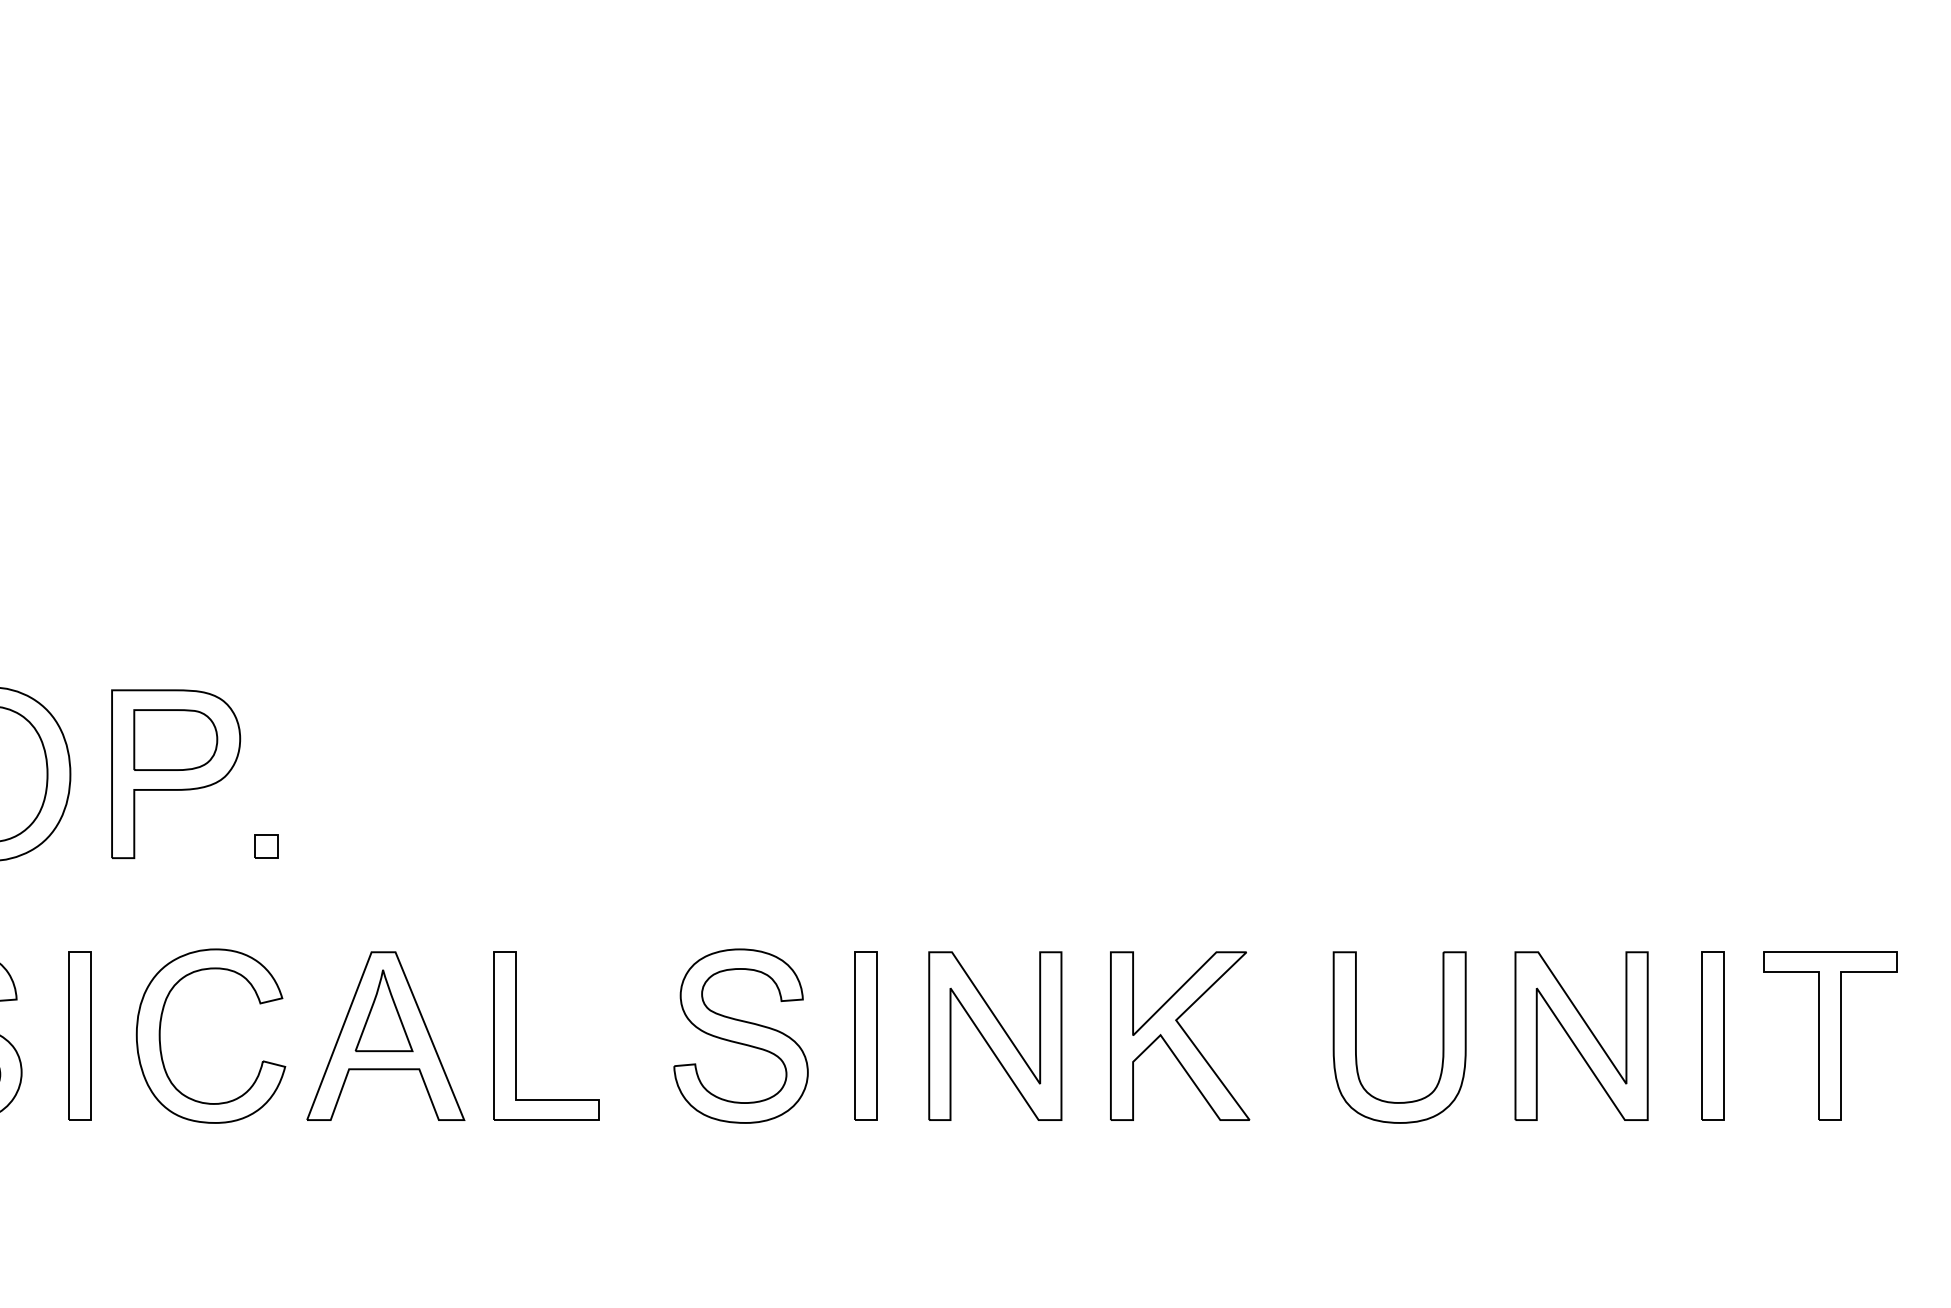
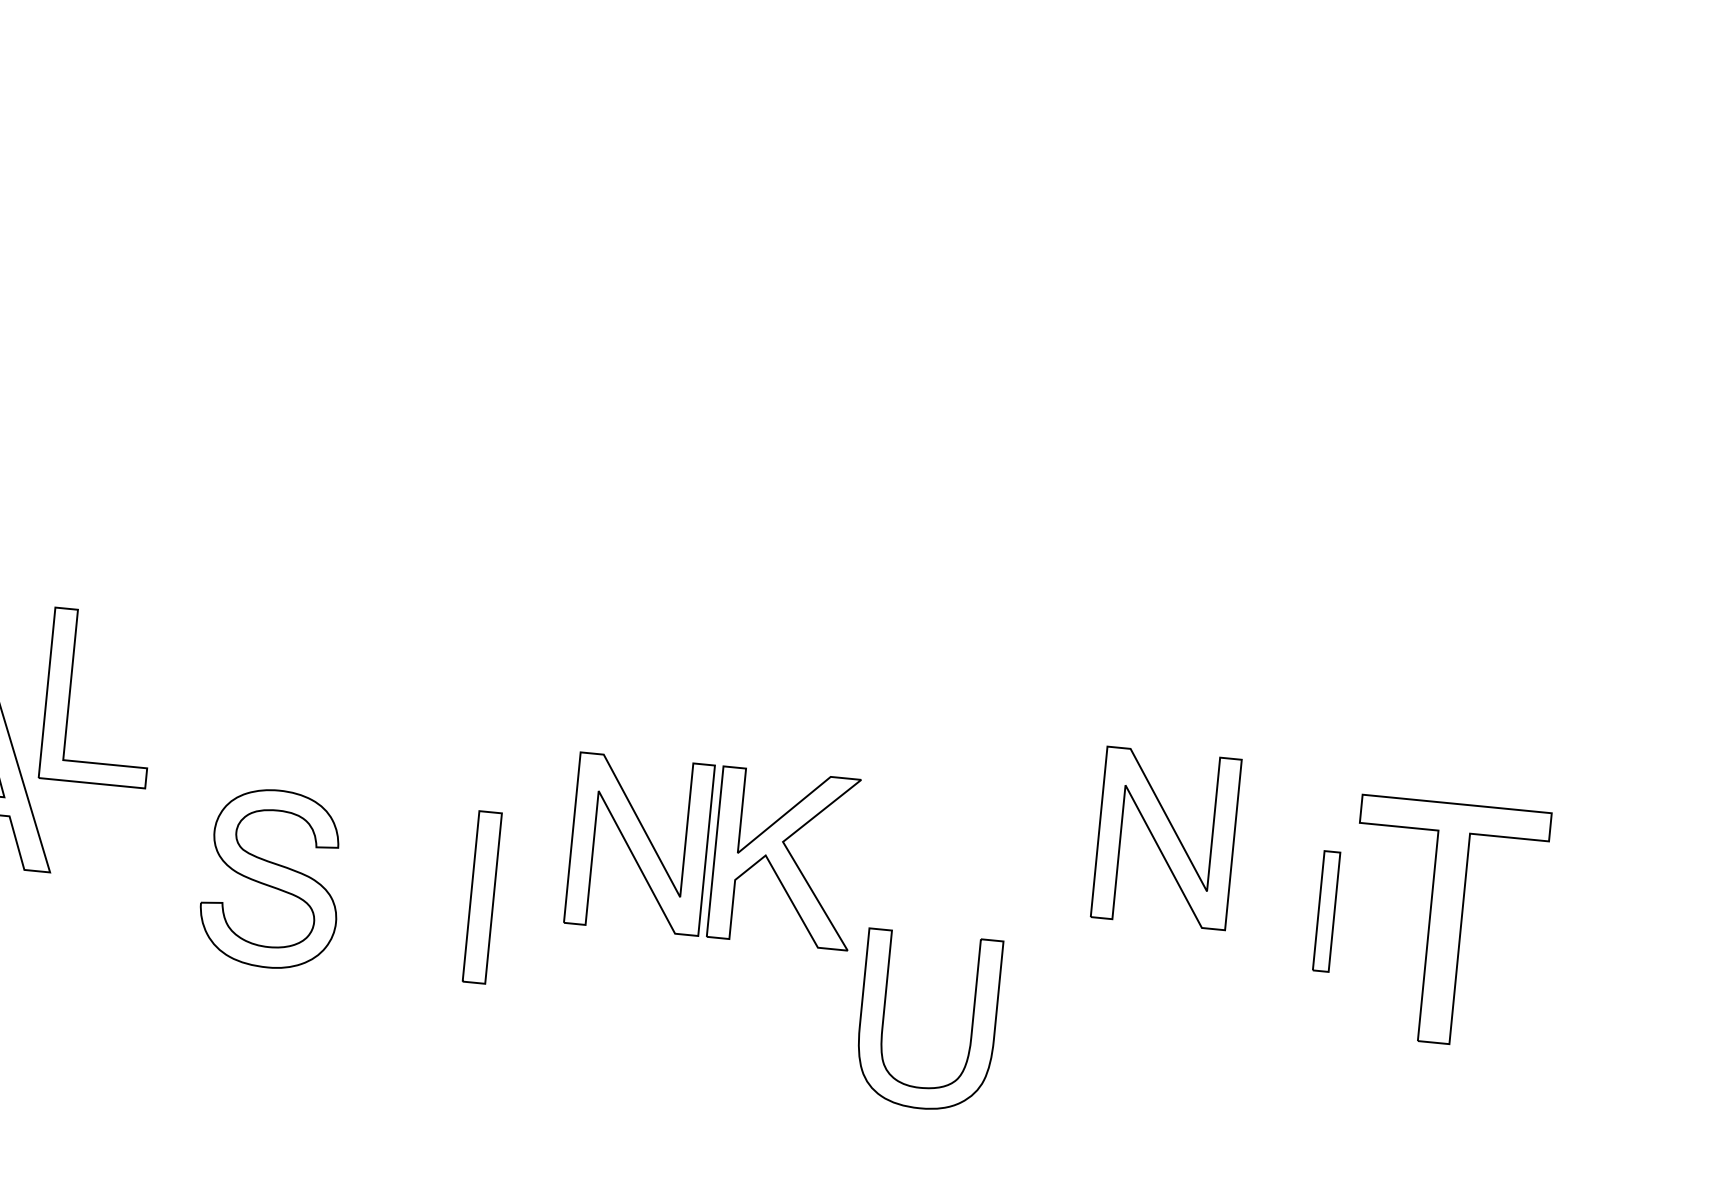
part: (516, 1035) -> (69, 694), moved
part: (740, 1035) -> (271, 878), moved
part: (865, 1035) -> (481, 896), moved
part: (995, 1035) -> (639, 843), moved
part: (1581, 1035) -> (1166, 837), moved
part: (1712, 1035) -> (1326, 910), size x0.7
part: (1830, 1035) -> (1446, 922), size x1.4
part: (1356, 1037) -> (884, 1017), moved

